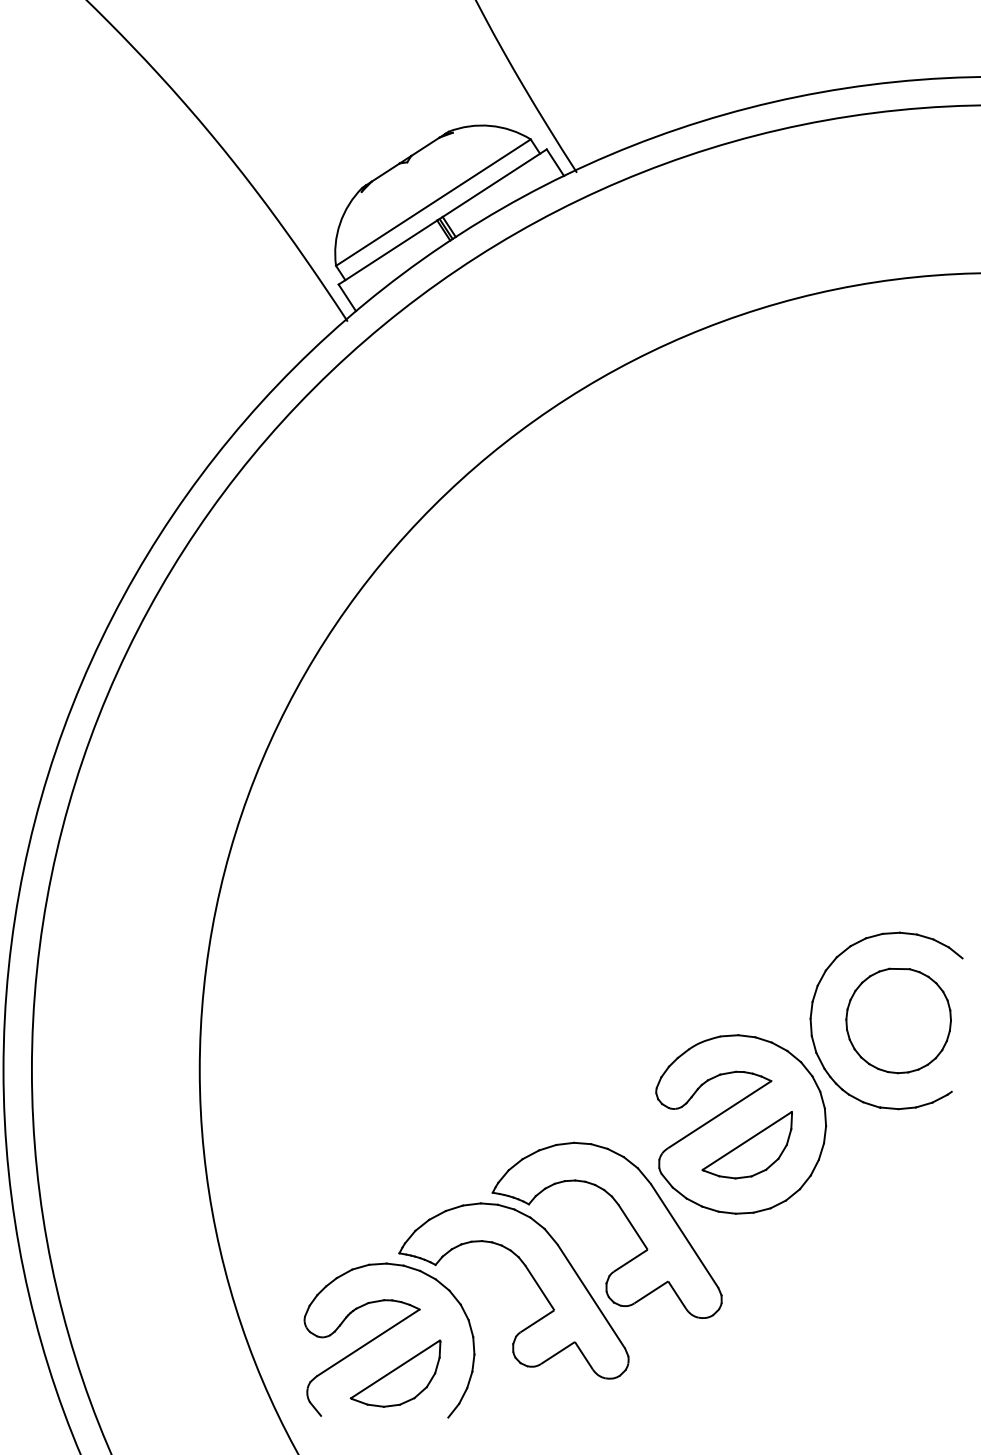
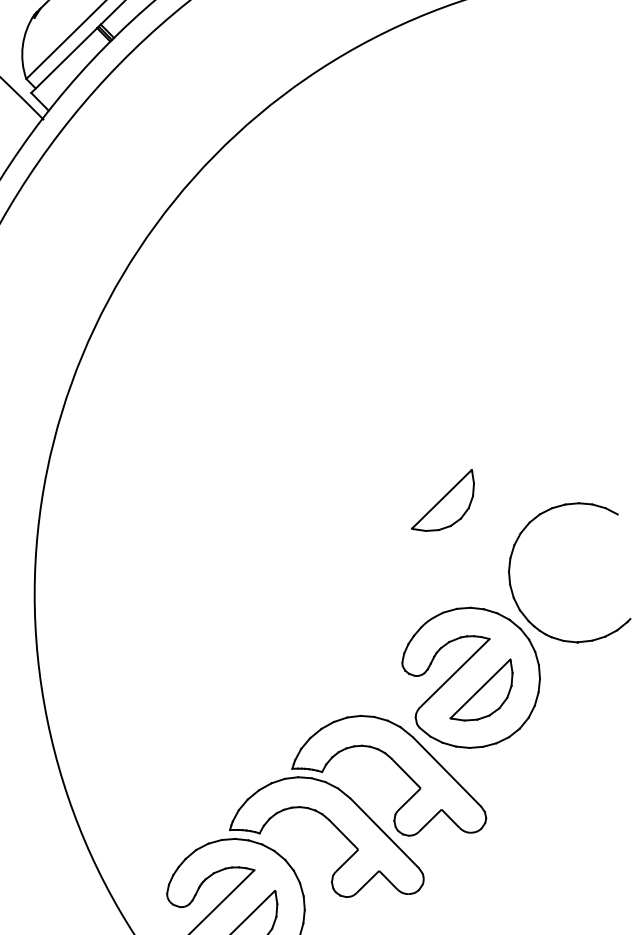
part: (746, 899) -> (442, 502), added
part: (898, 1020) -> (578, 572), removed

